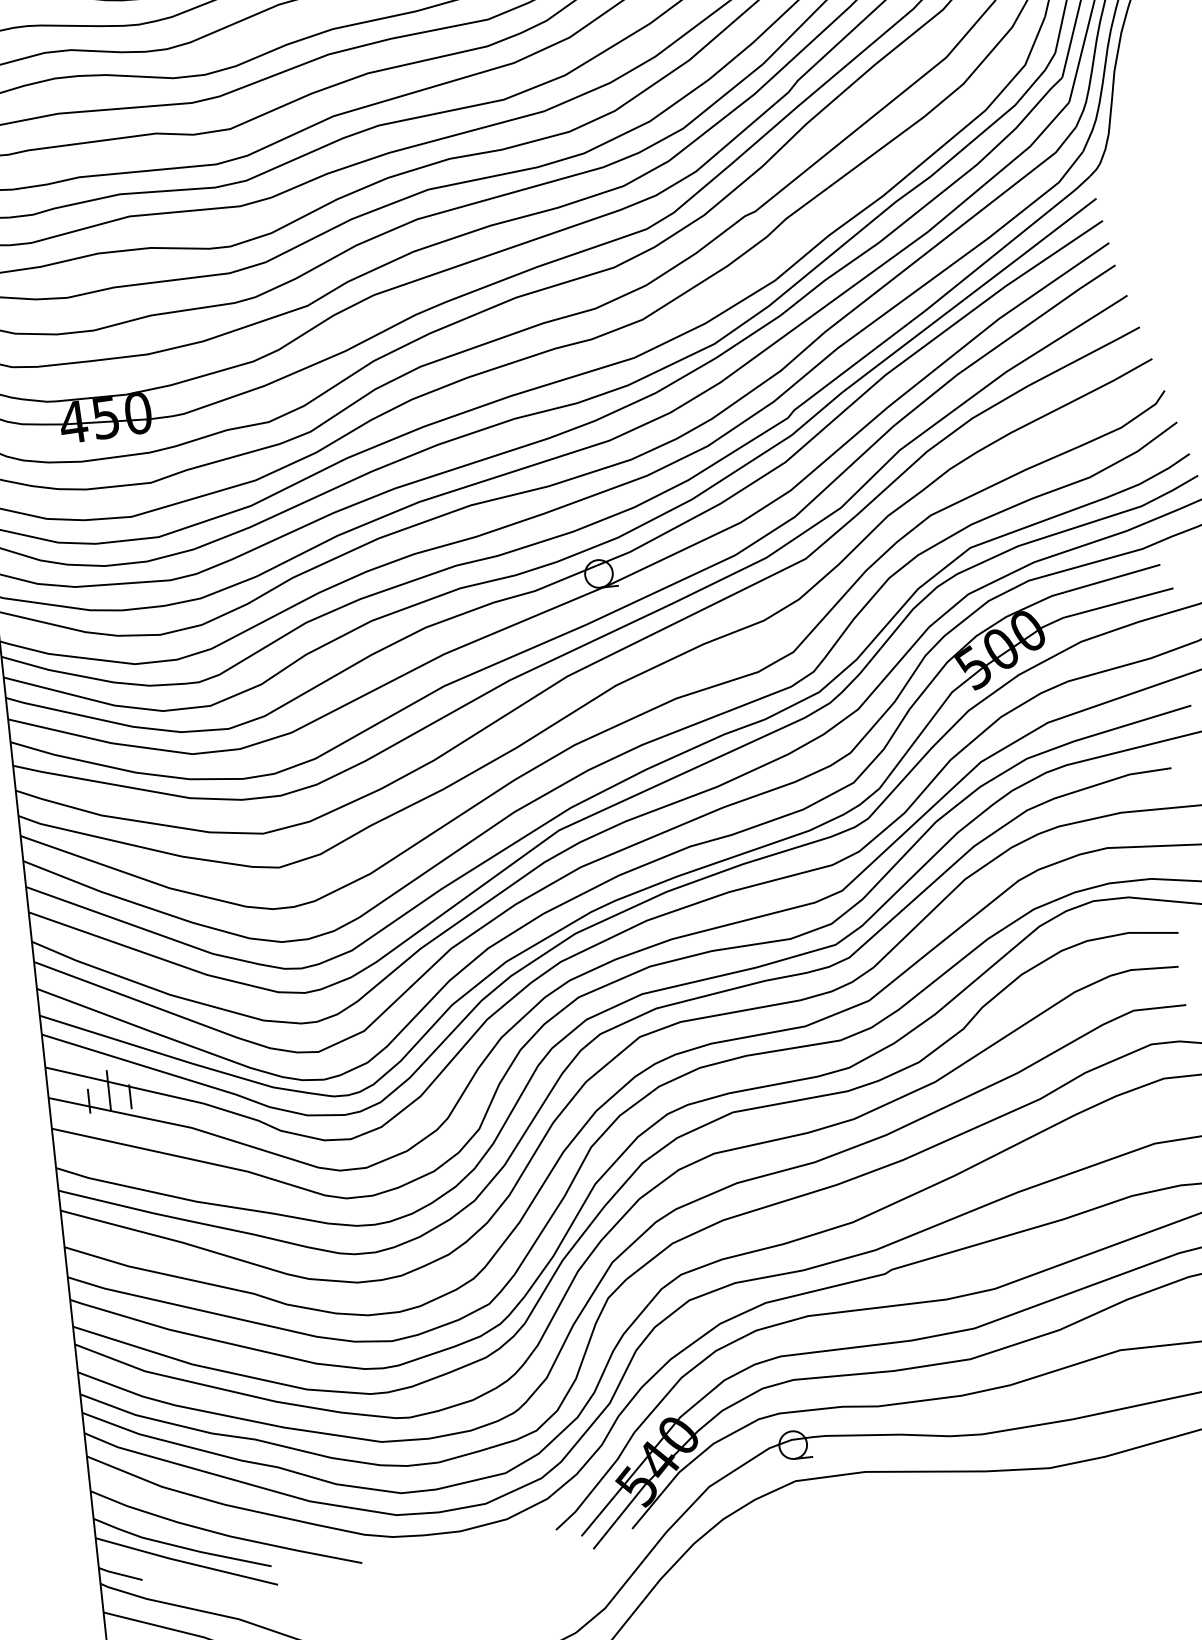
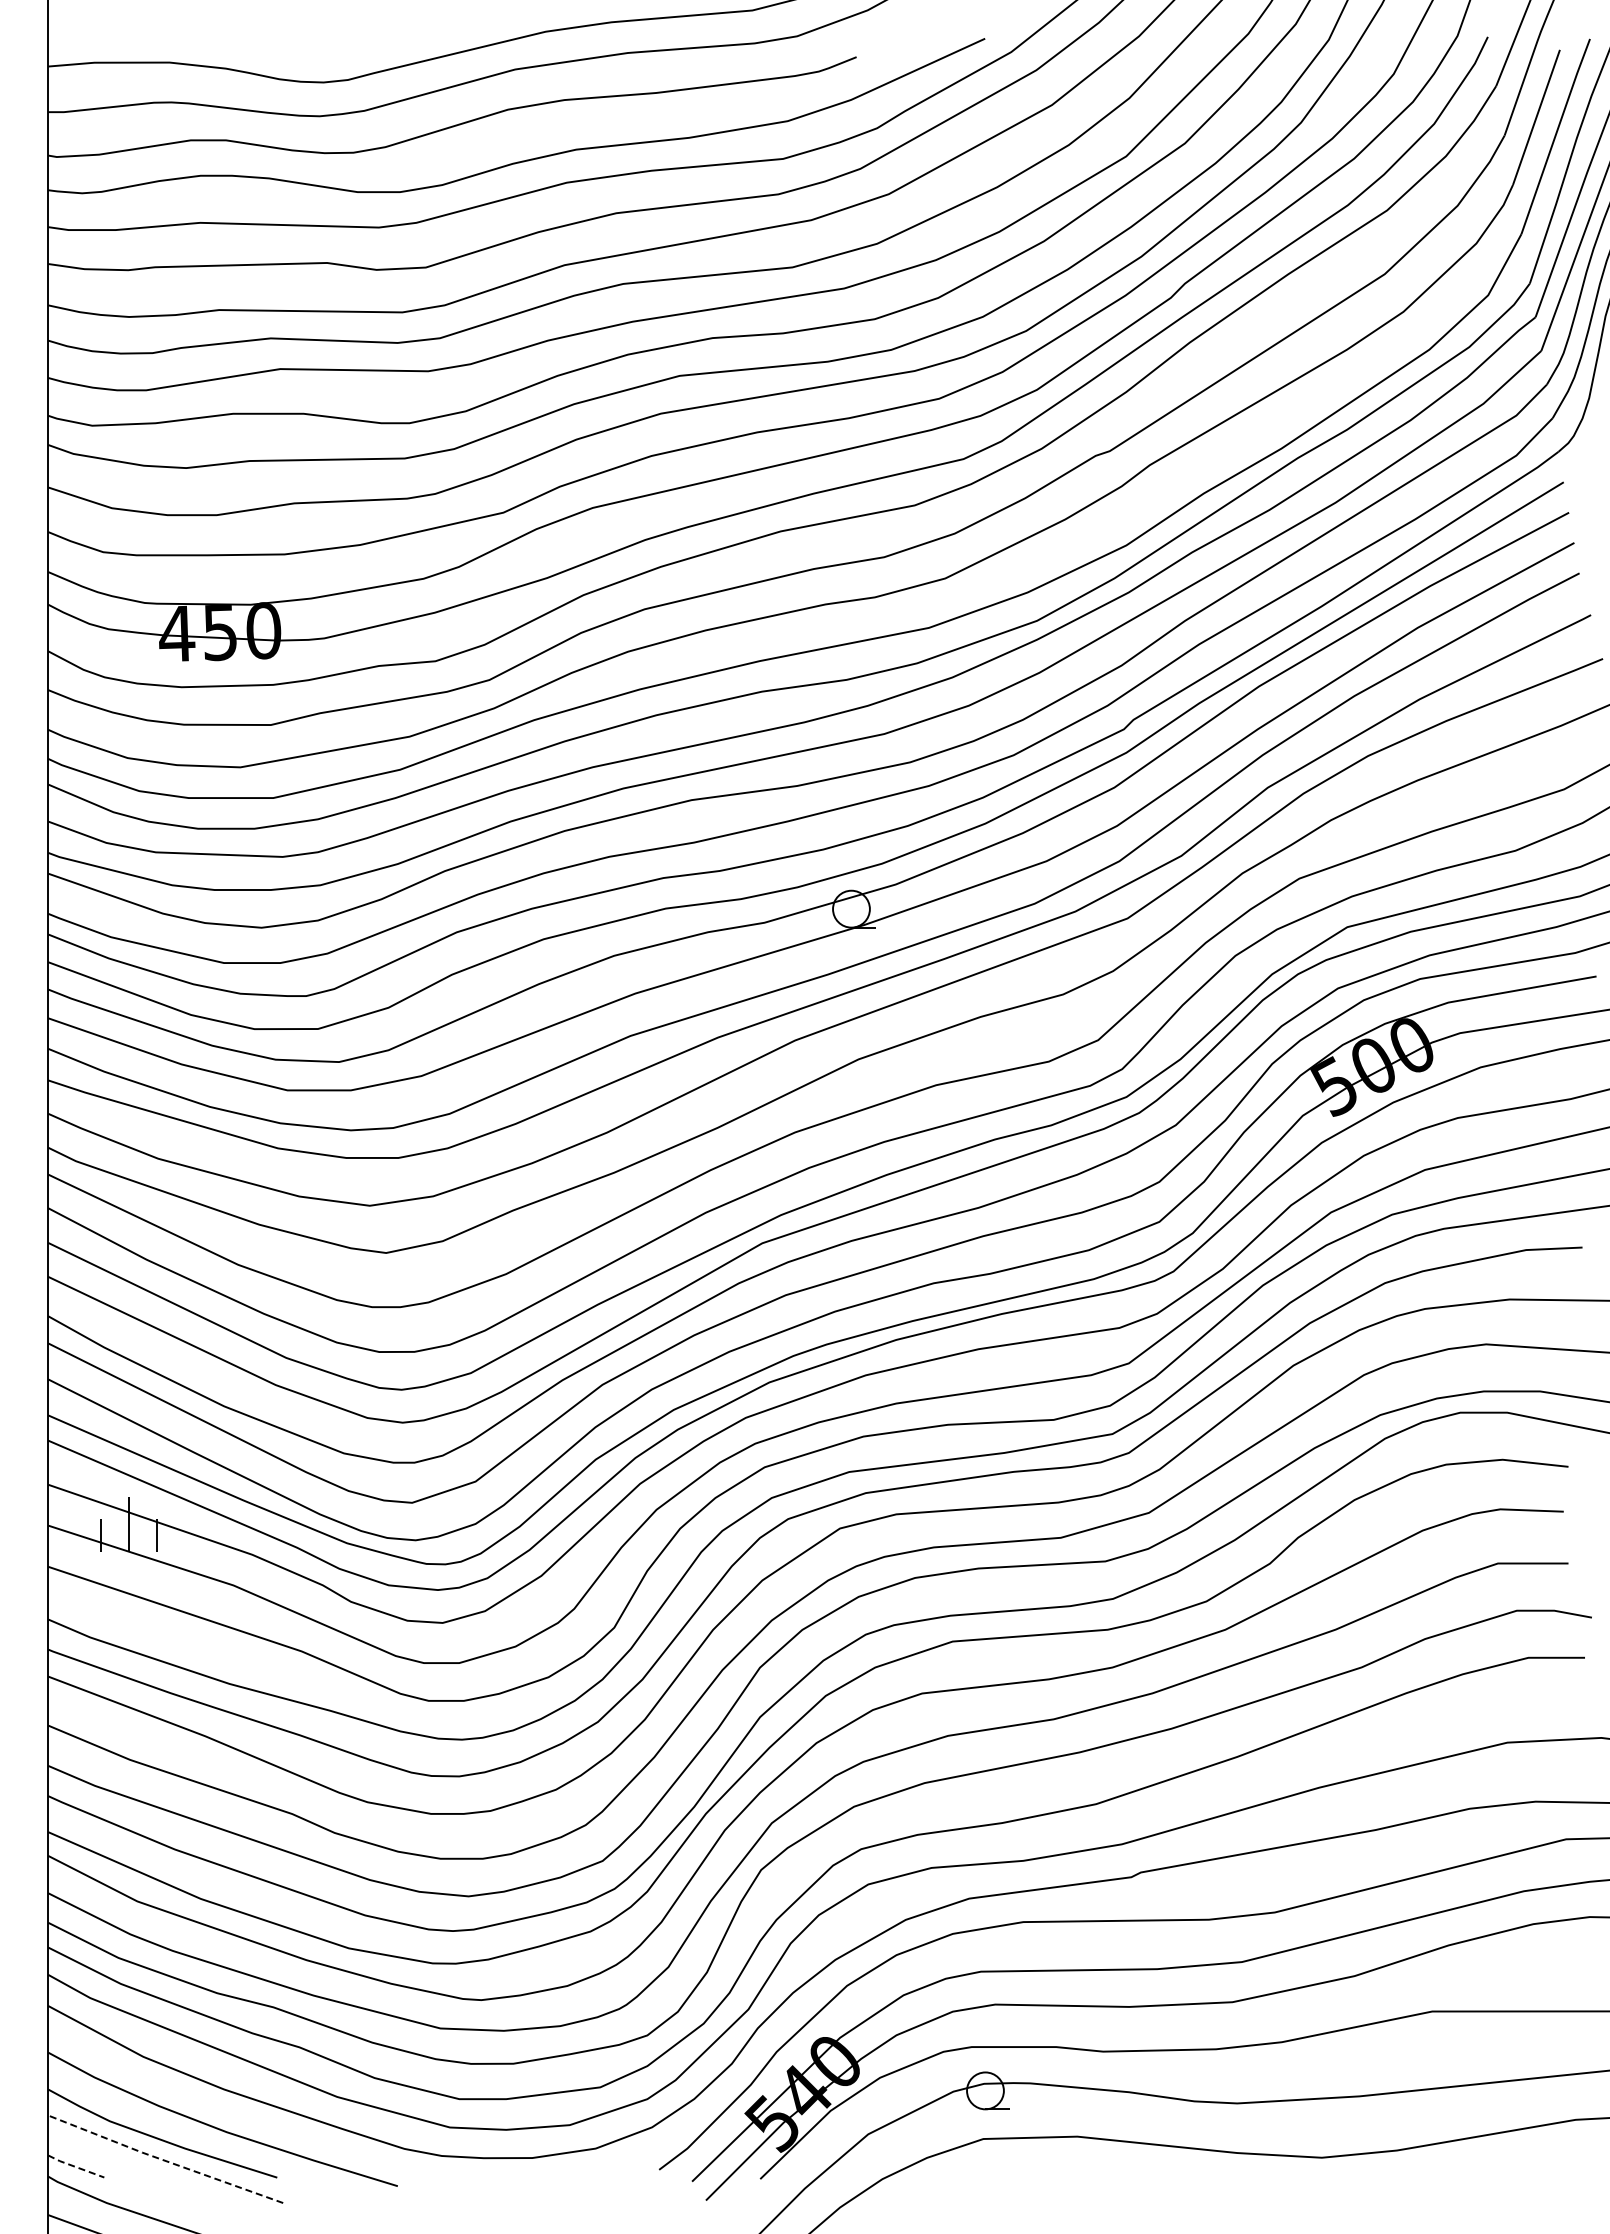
line: (185, 1562) -> (163, 2160), solid -> dashed
line: (120, 1574) -> (75, 2166), solid -> dashed

